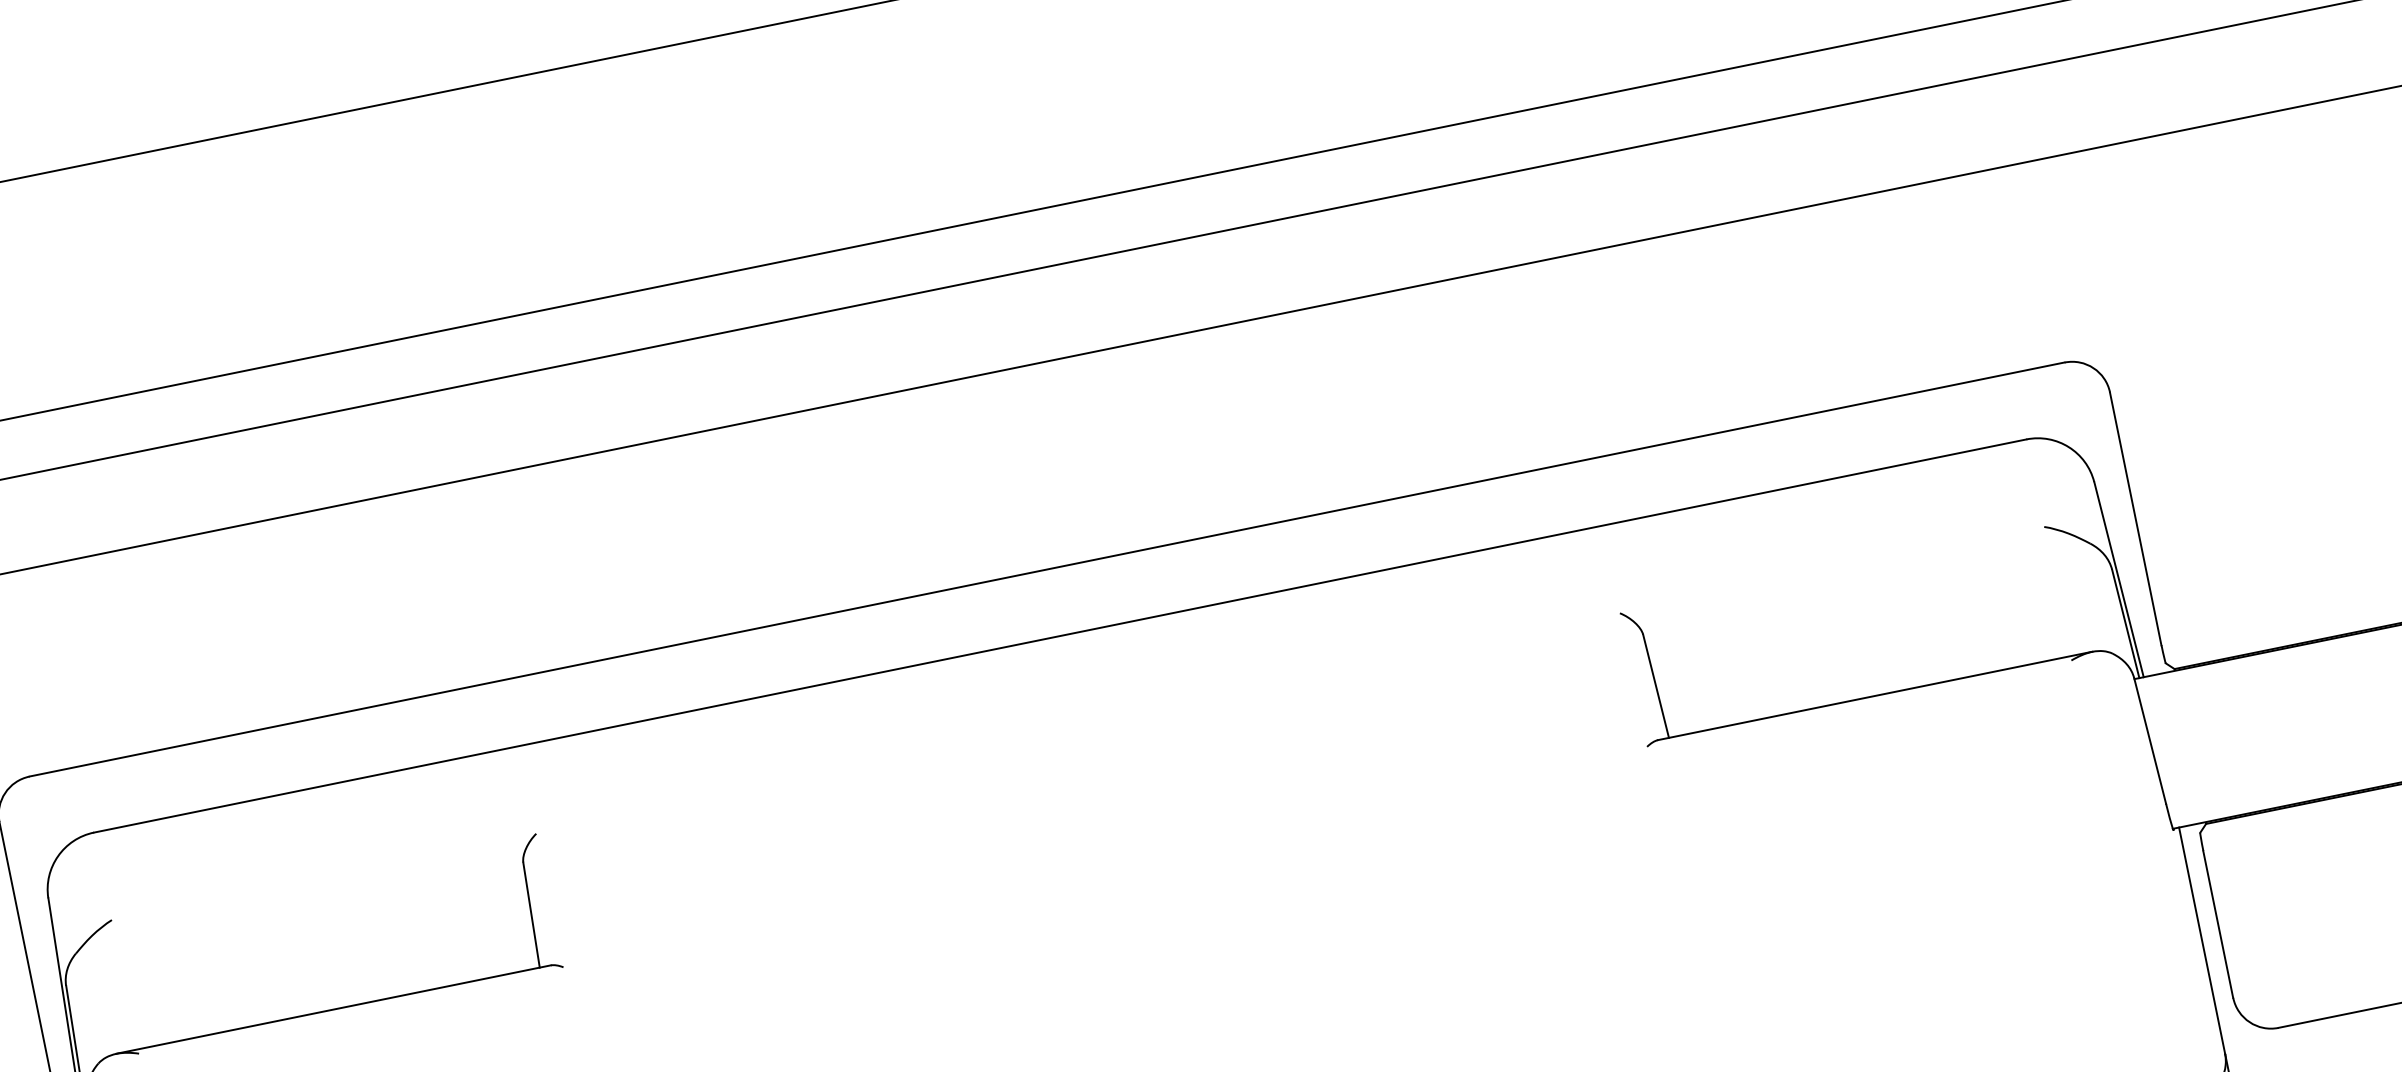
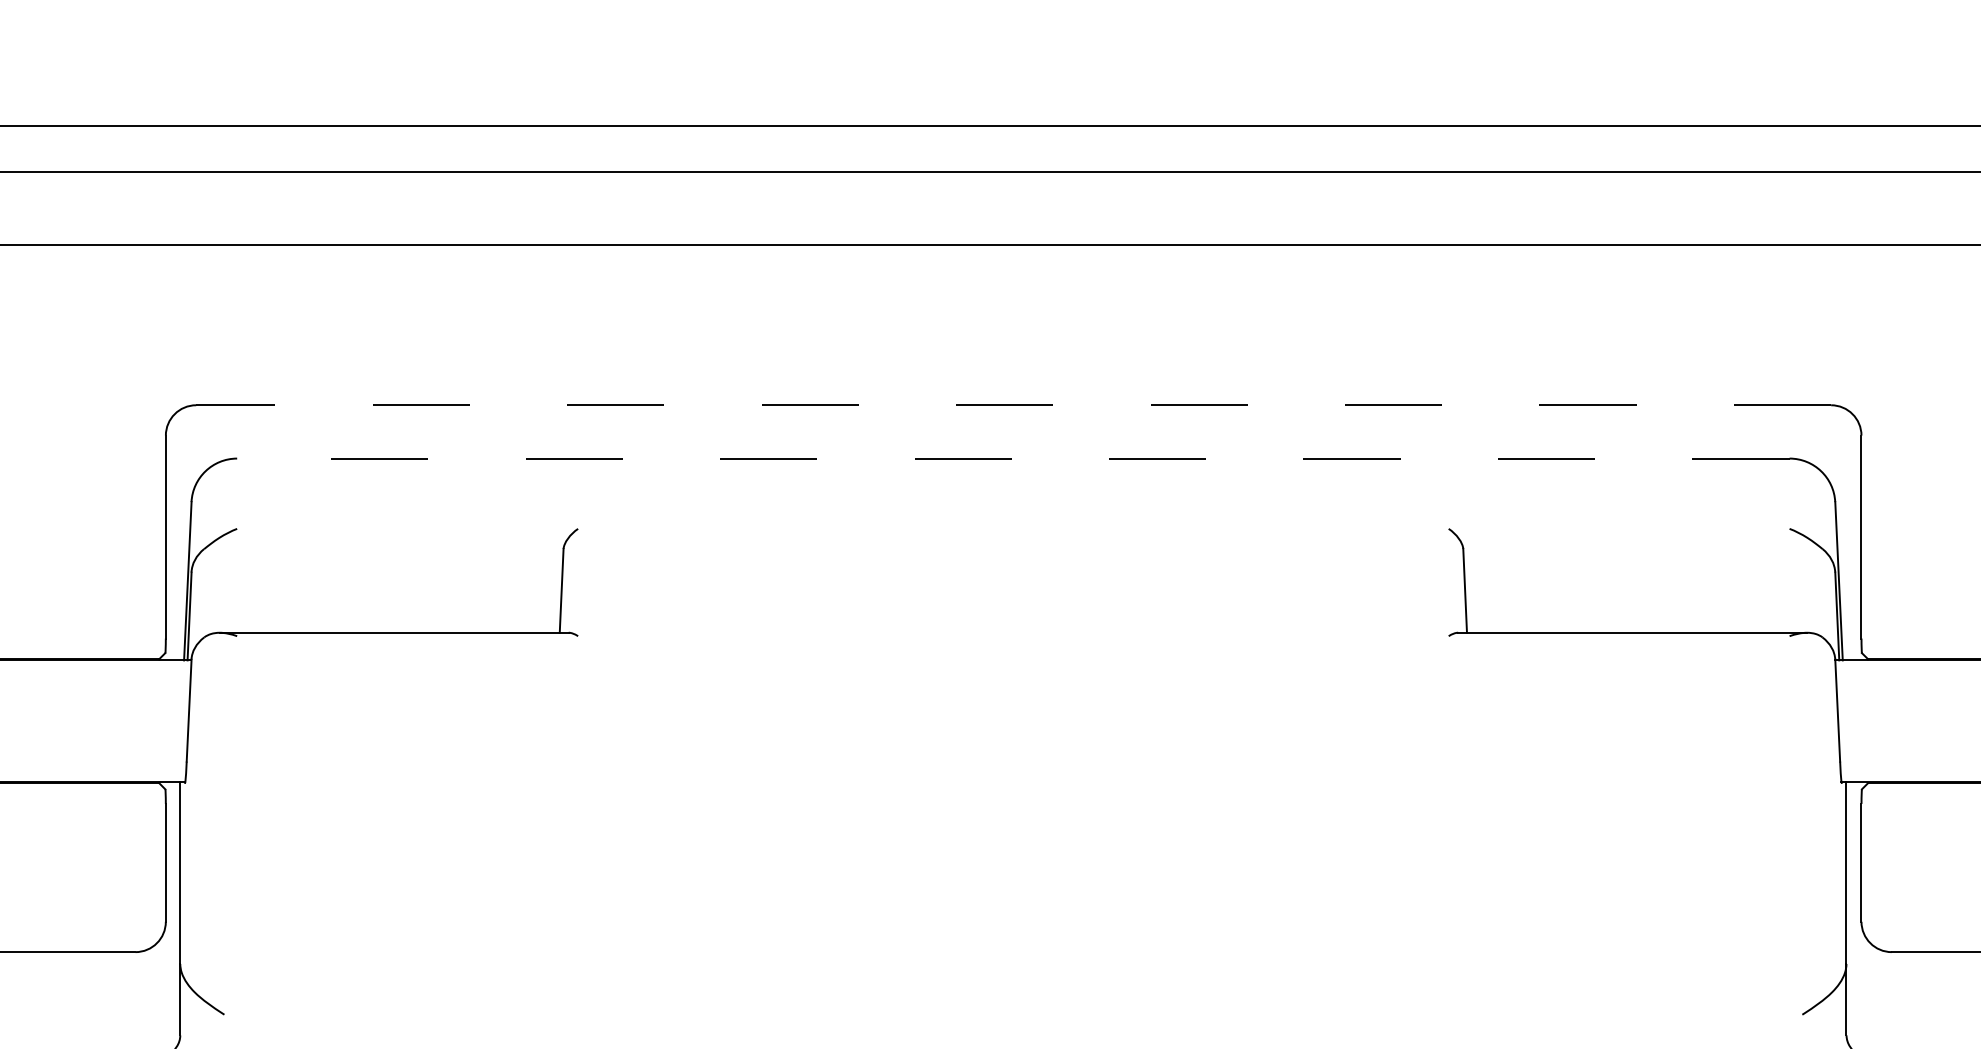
line: (1046, 569) -> (1013, 405), solid -> dashed
line: (1059, 636) -> (1012, 458), solid -> dashed

